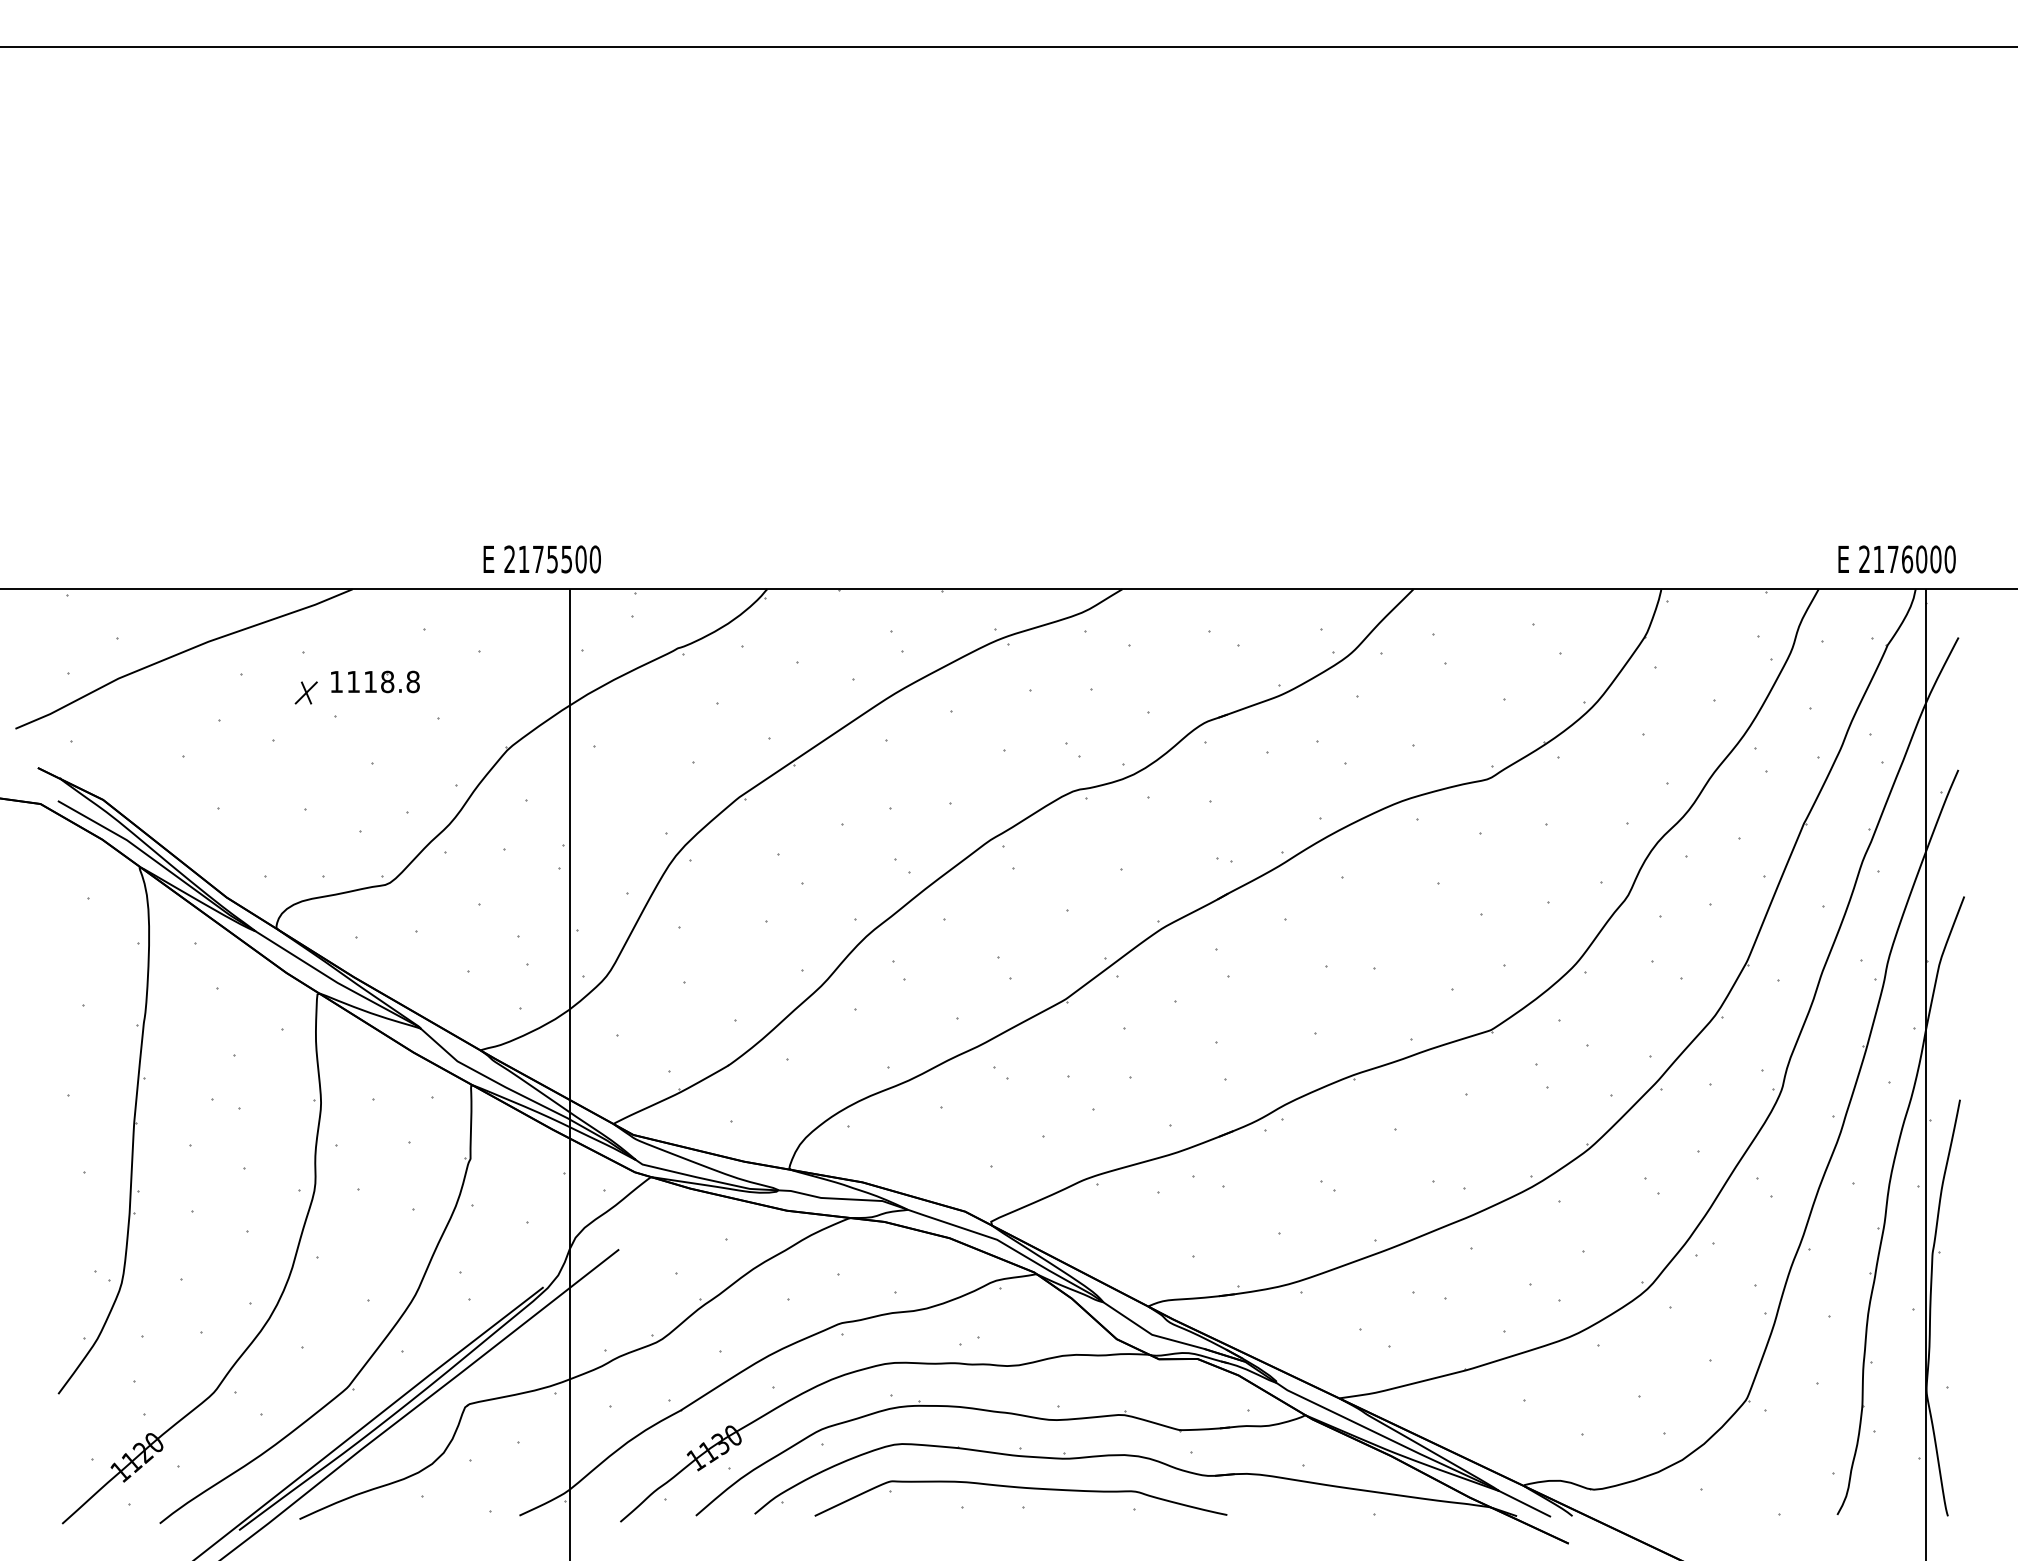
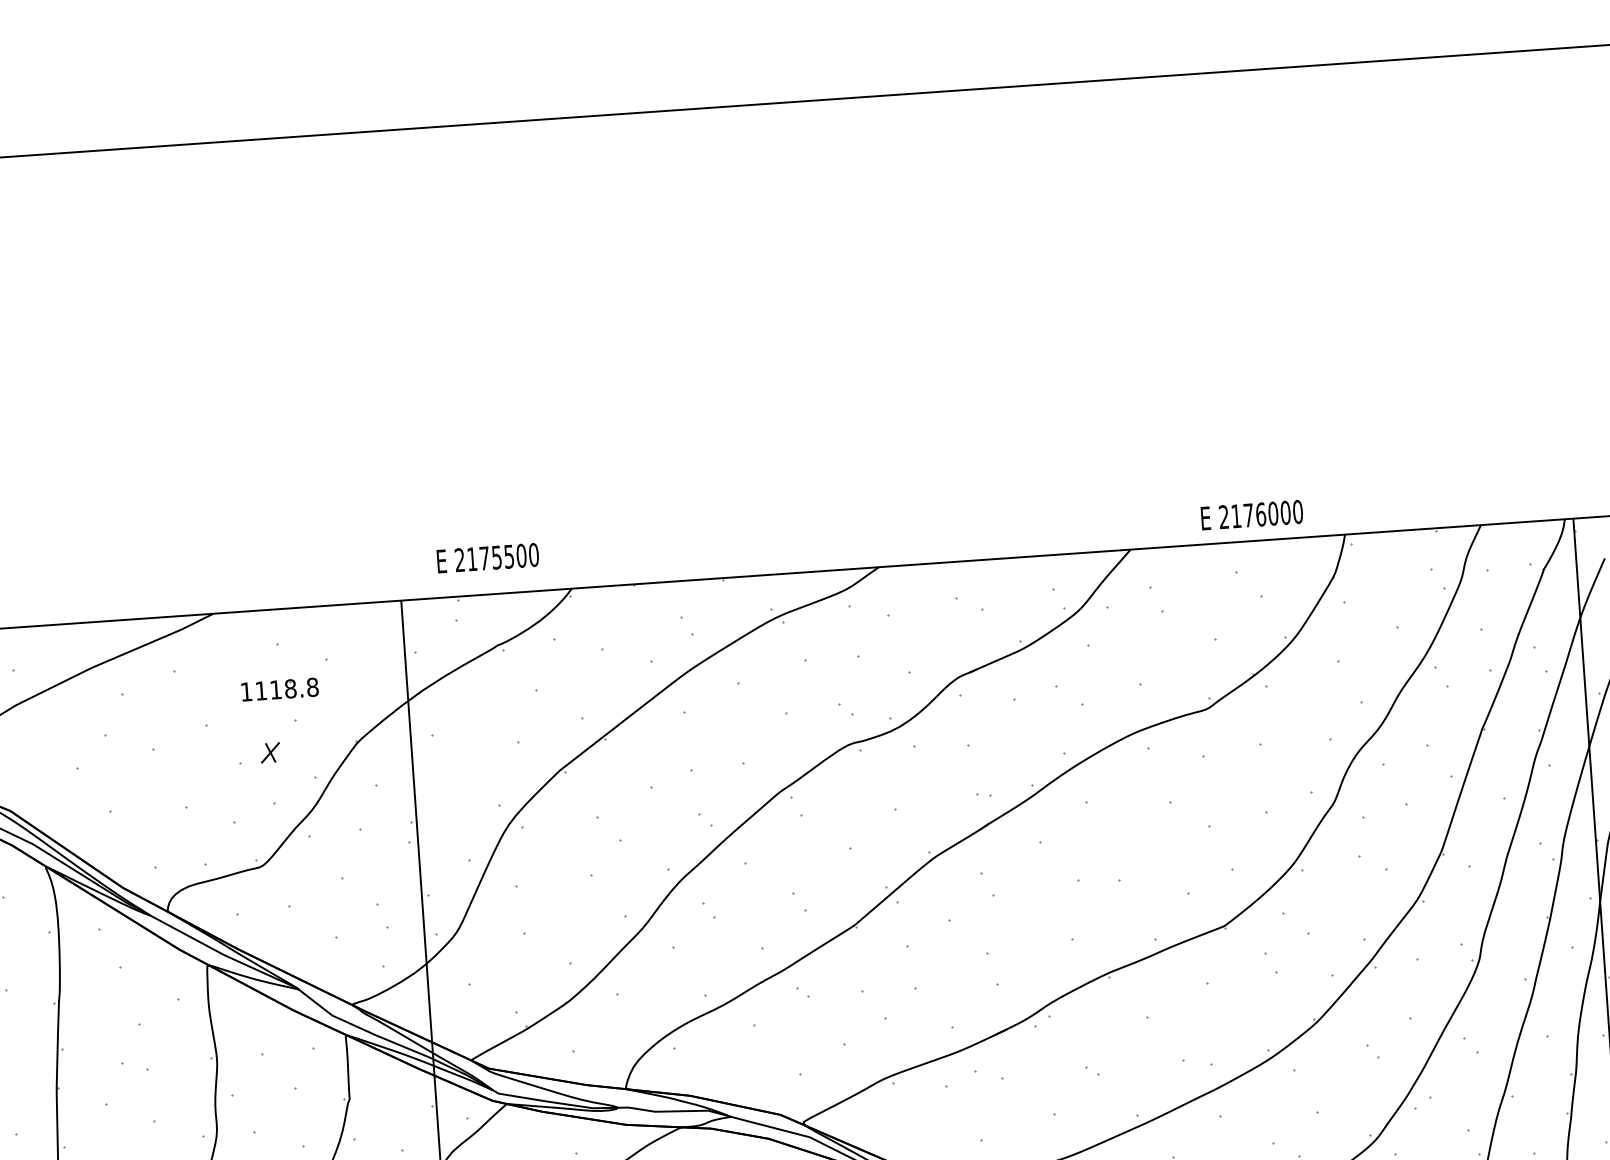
text: (541, 559) -> (487, 558), moved
text: (1896, 559) -> (1251, 515), moved
part: (375, 681) -> (280, 689), moved
part: (305, 692) -> (269, 752), moved

